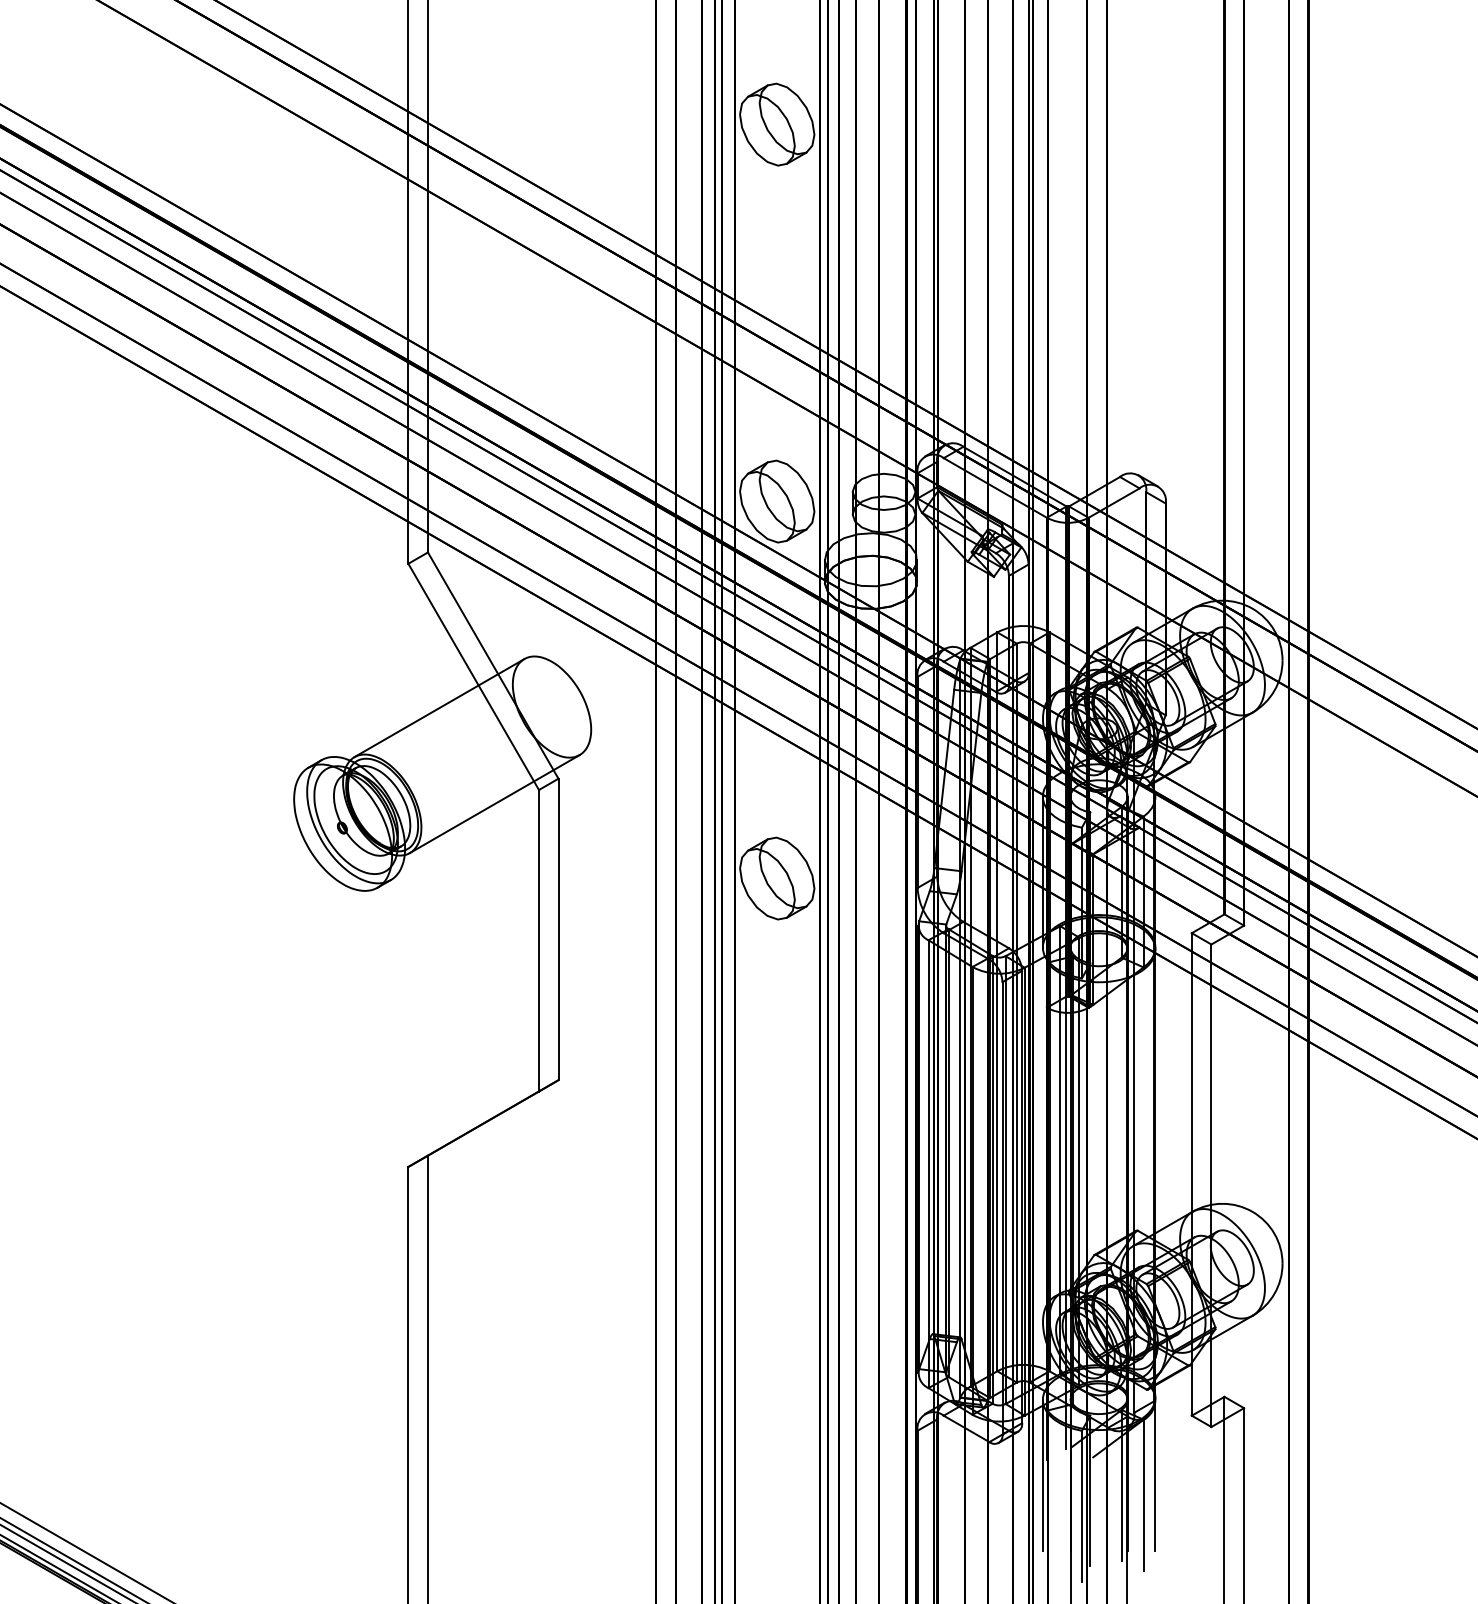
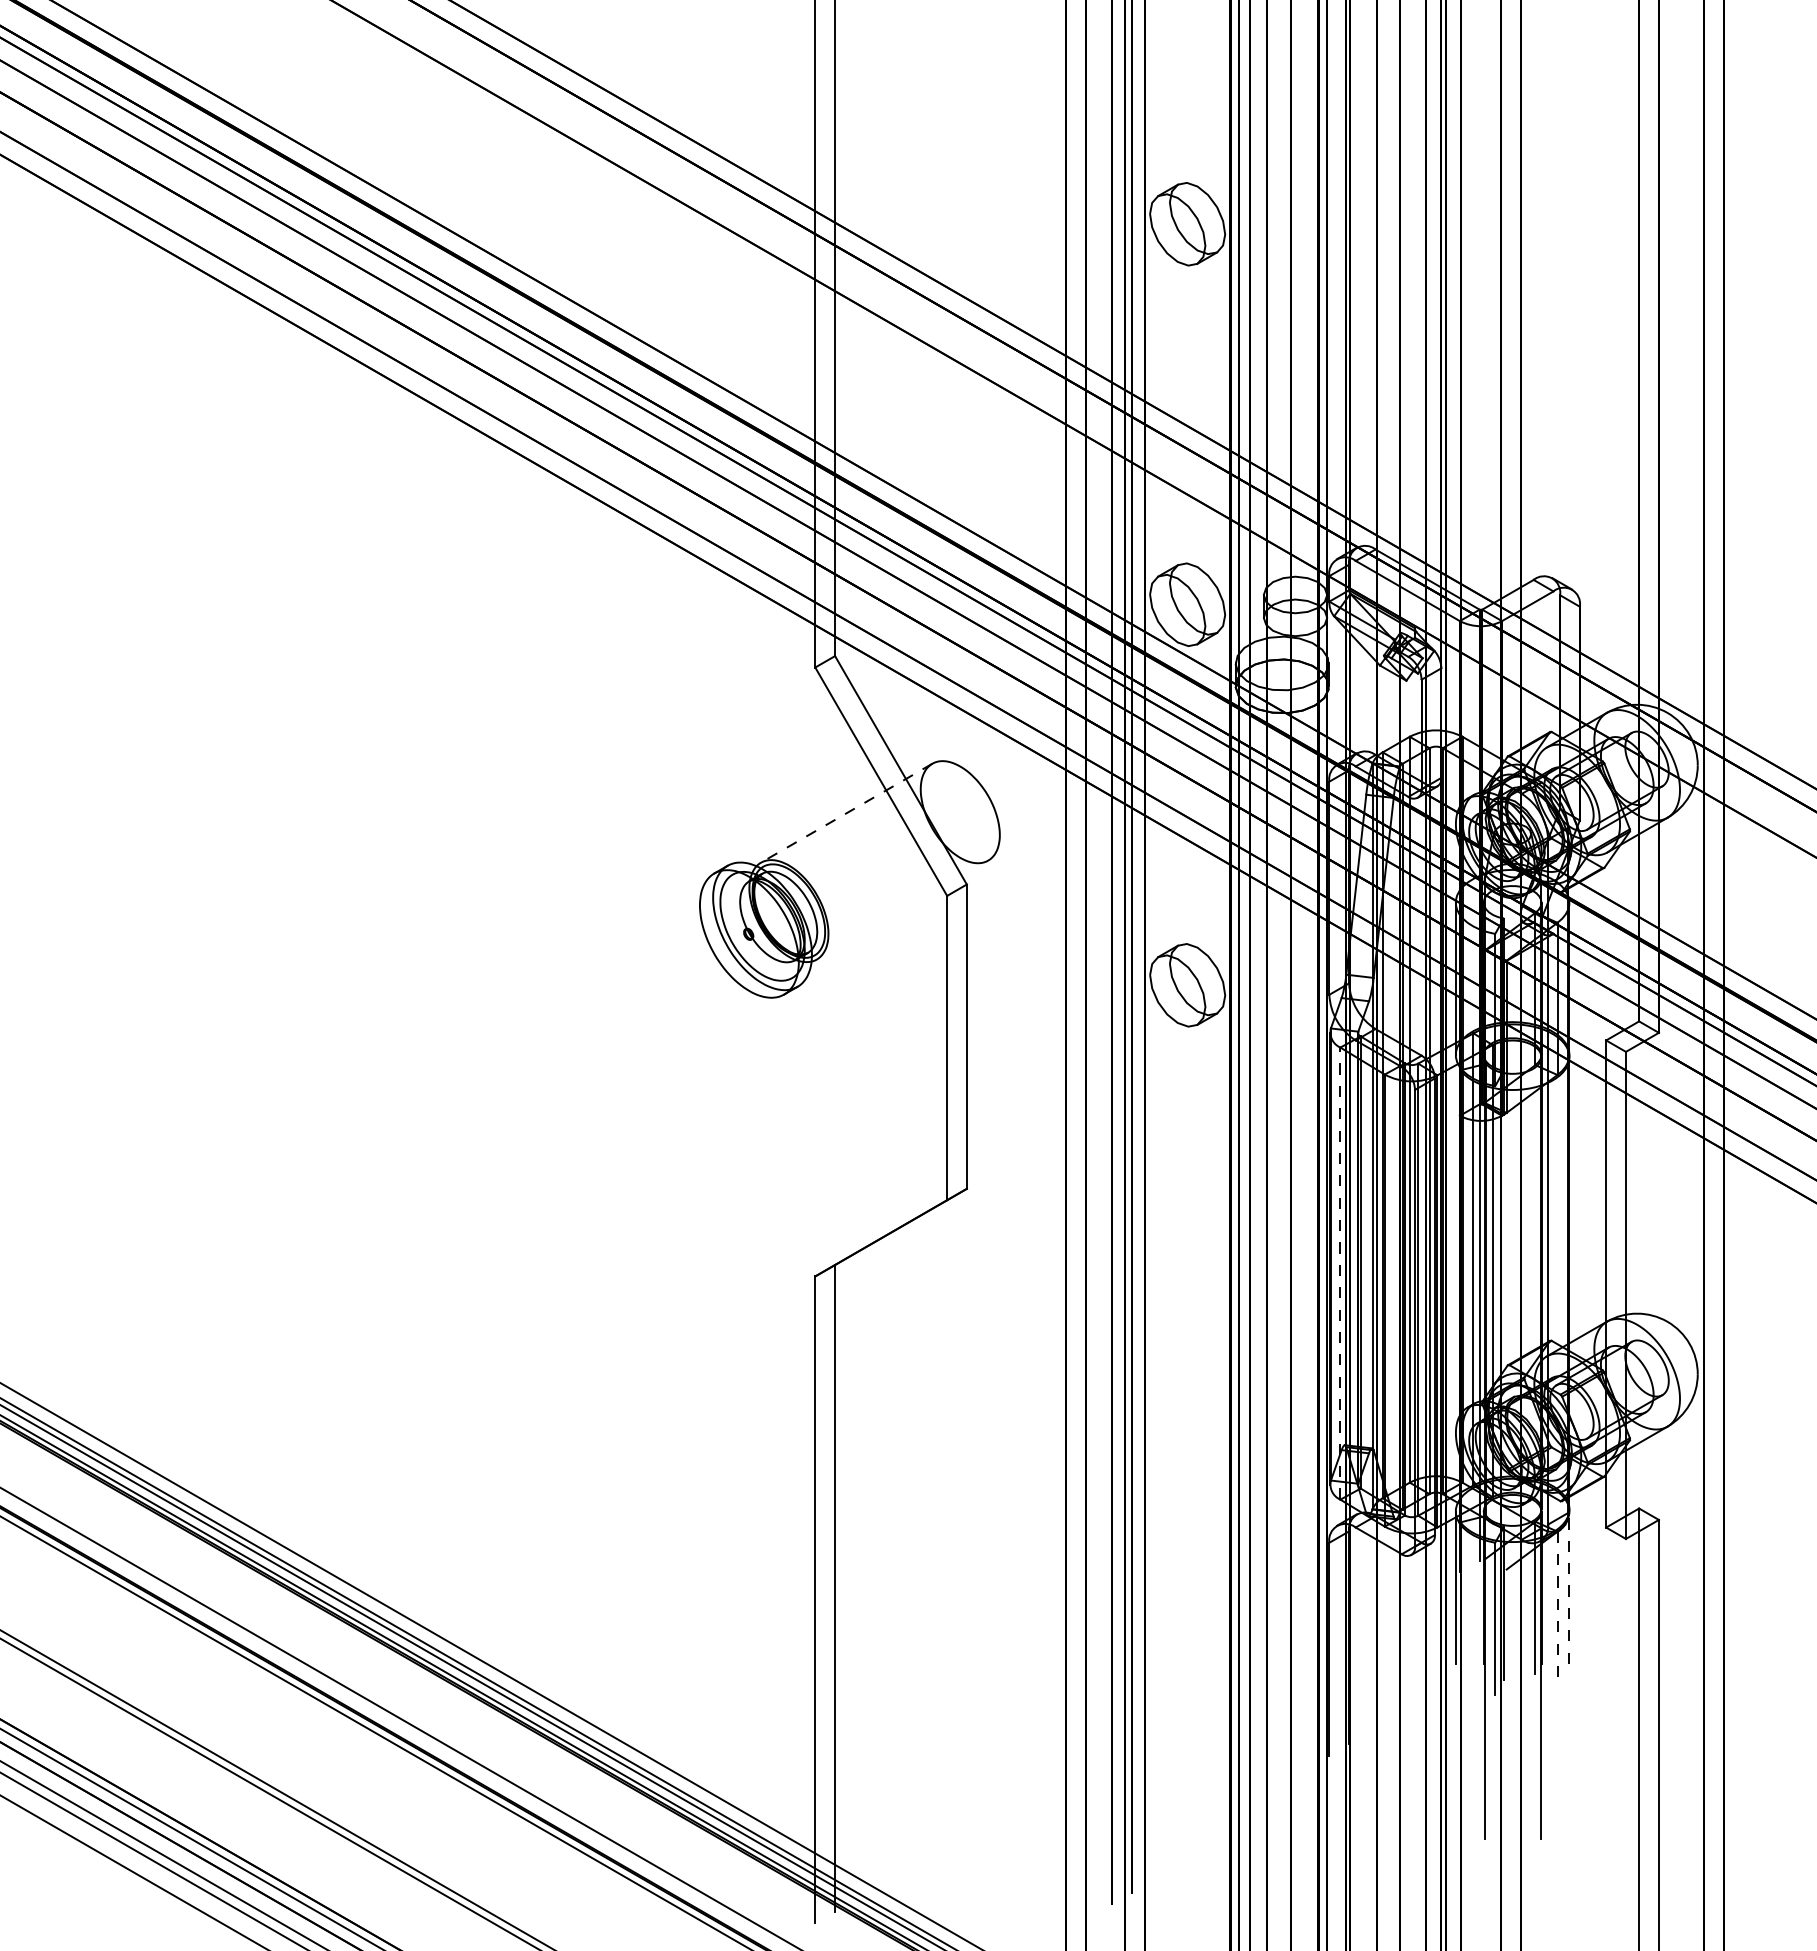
line: (439, 708) -> (846, 813), solid -> dashed
line: (494, 803) -> (902, 909), removed
line: (928, 1164) -> (1340, 1273), solid -> dashed
line: (1155, 1475) -> (1569, 1587), solid -> dashed
line: (1143, 1495) -> (1557, 1608), solid -> dashed

